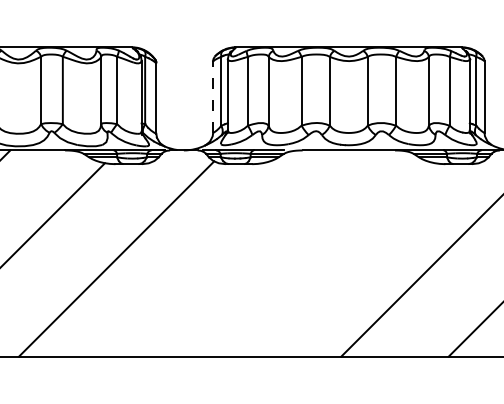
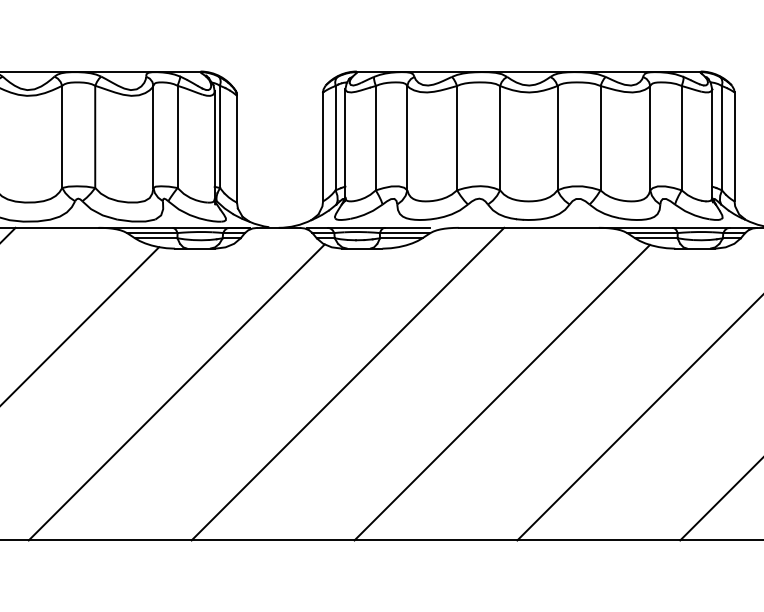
line: (213, 97) -> (323, 147), dashed -> solid
line: (229, 253) -> (347, 384), added
line: (330, 258) -> (501, 391), added

